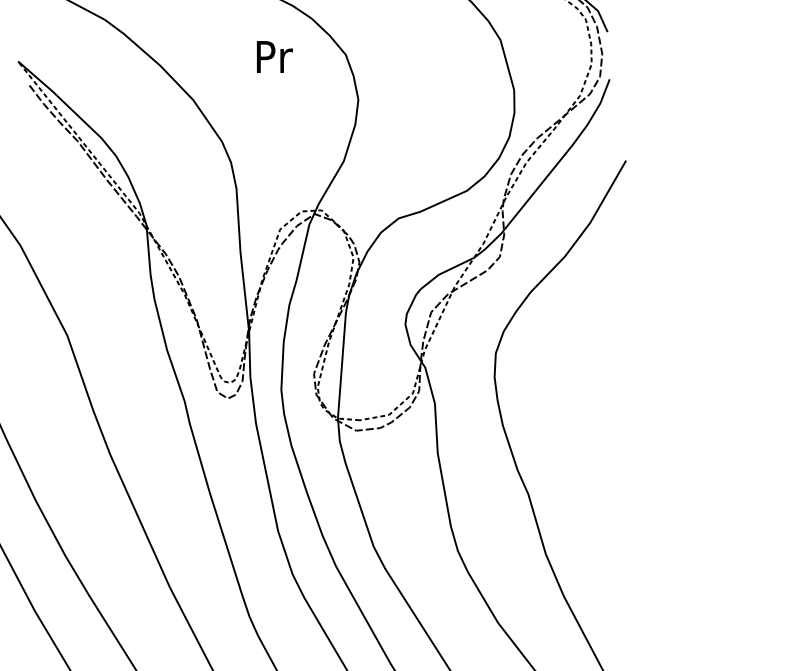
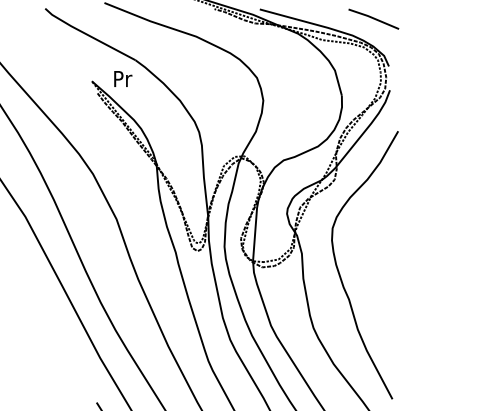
text: (275, 55) -> (123, 78), moved

